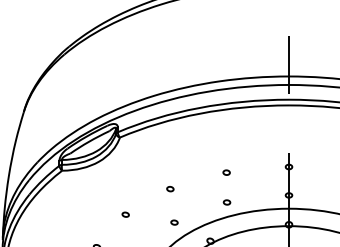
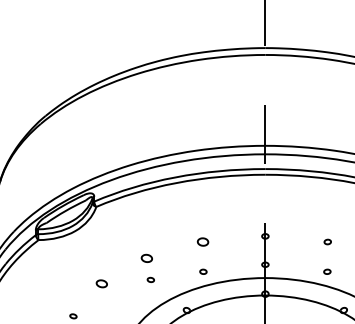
part: (226, 172) -> (202, 241), size x1.6
part: (170, 189) -> (146, 258), size x1.6
part: (126, 215) -> (102, 284), size x1.6
part: (174, 222) -> (150, 279), moved

